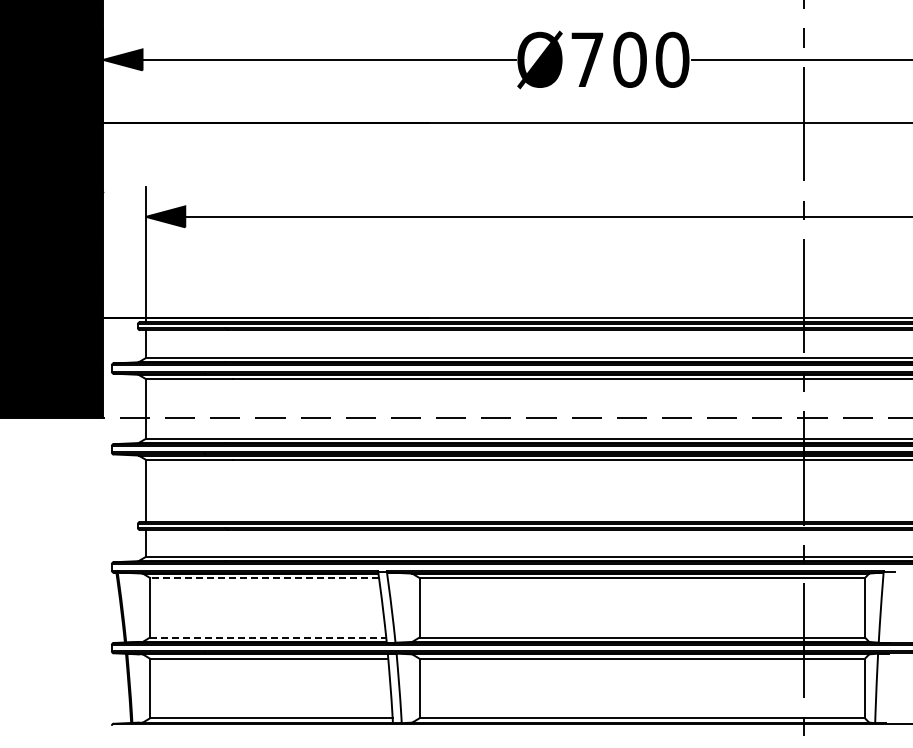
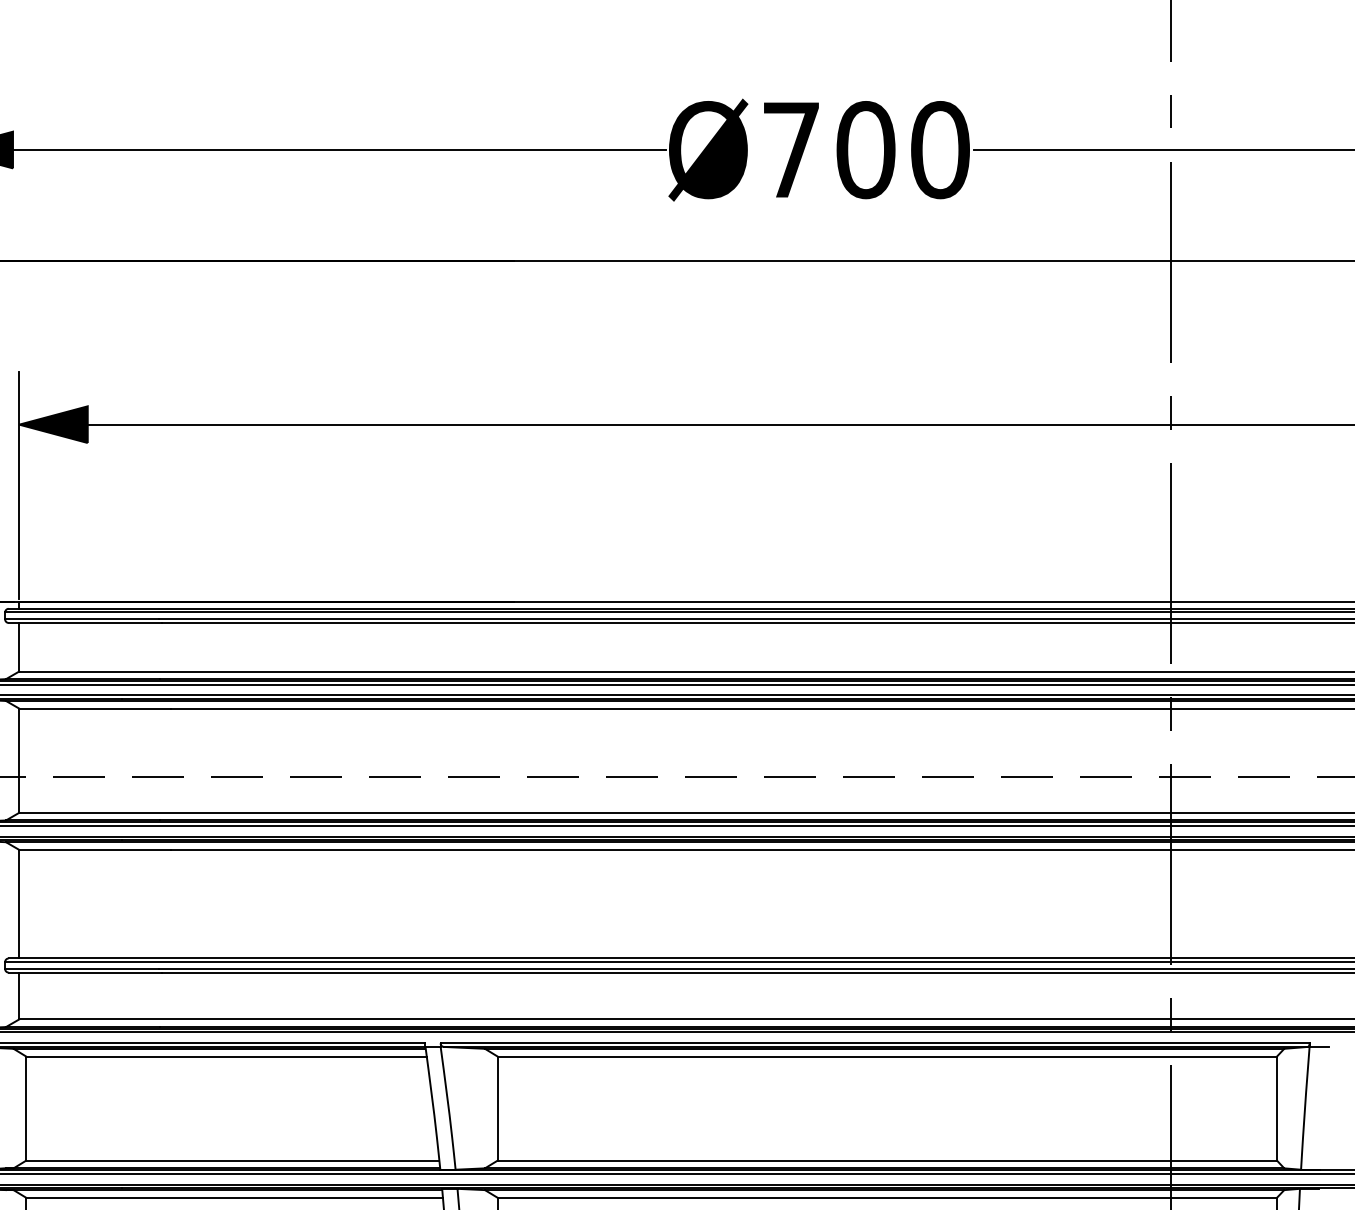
line: (264, 578) -> (226, 1057), dashed -> solid
line: (268, 637) -> (233, 1160), dashed -> solid

